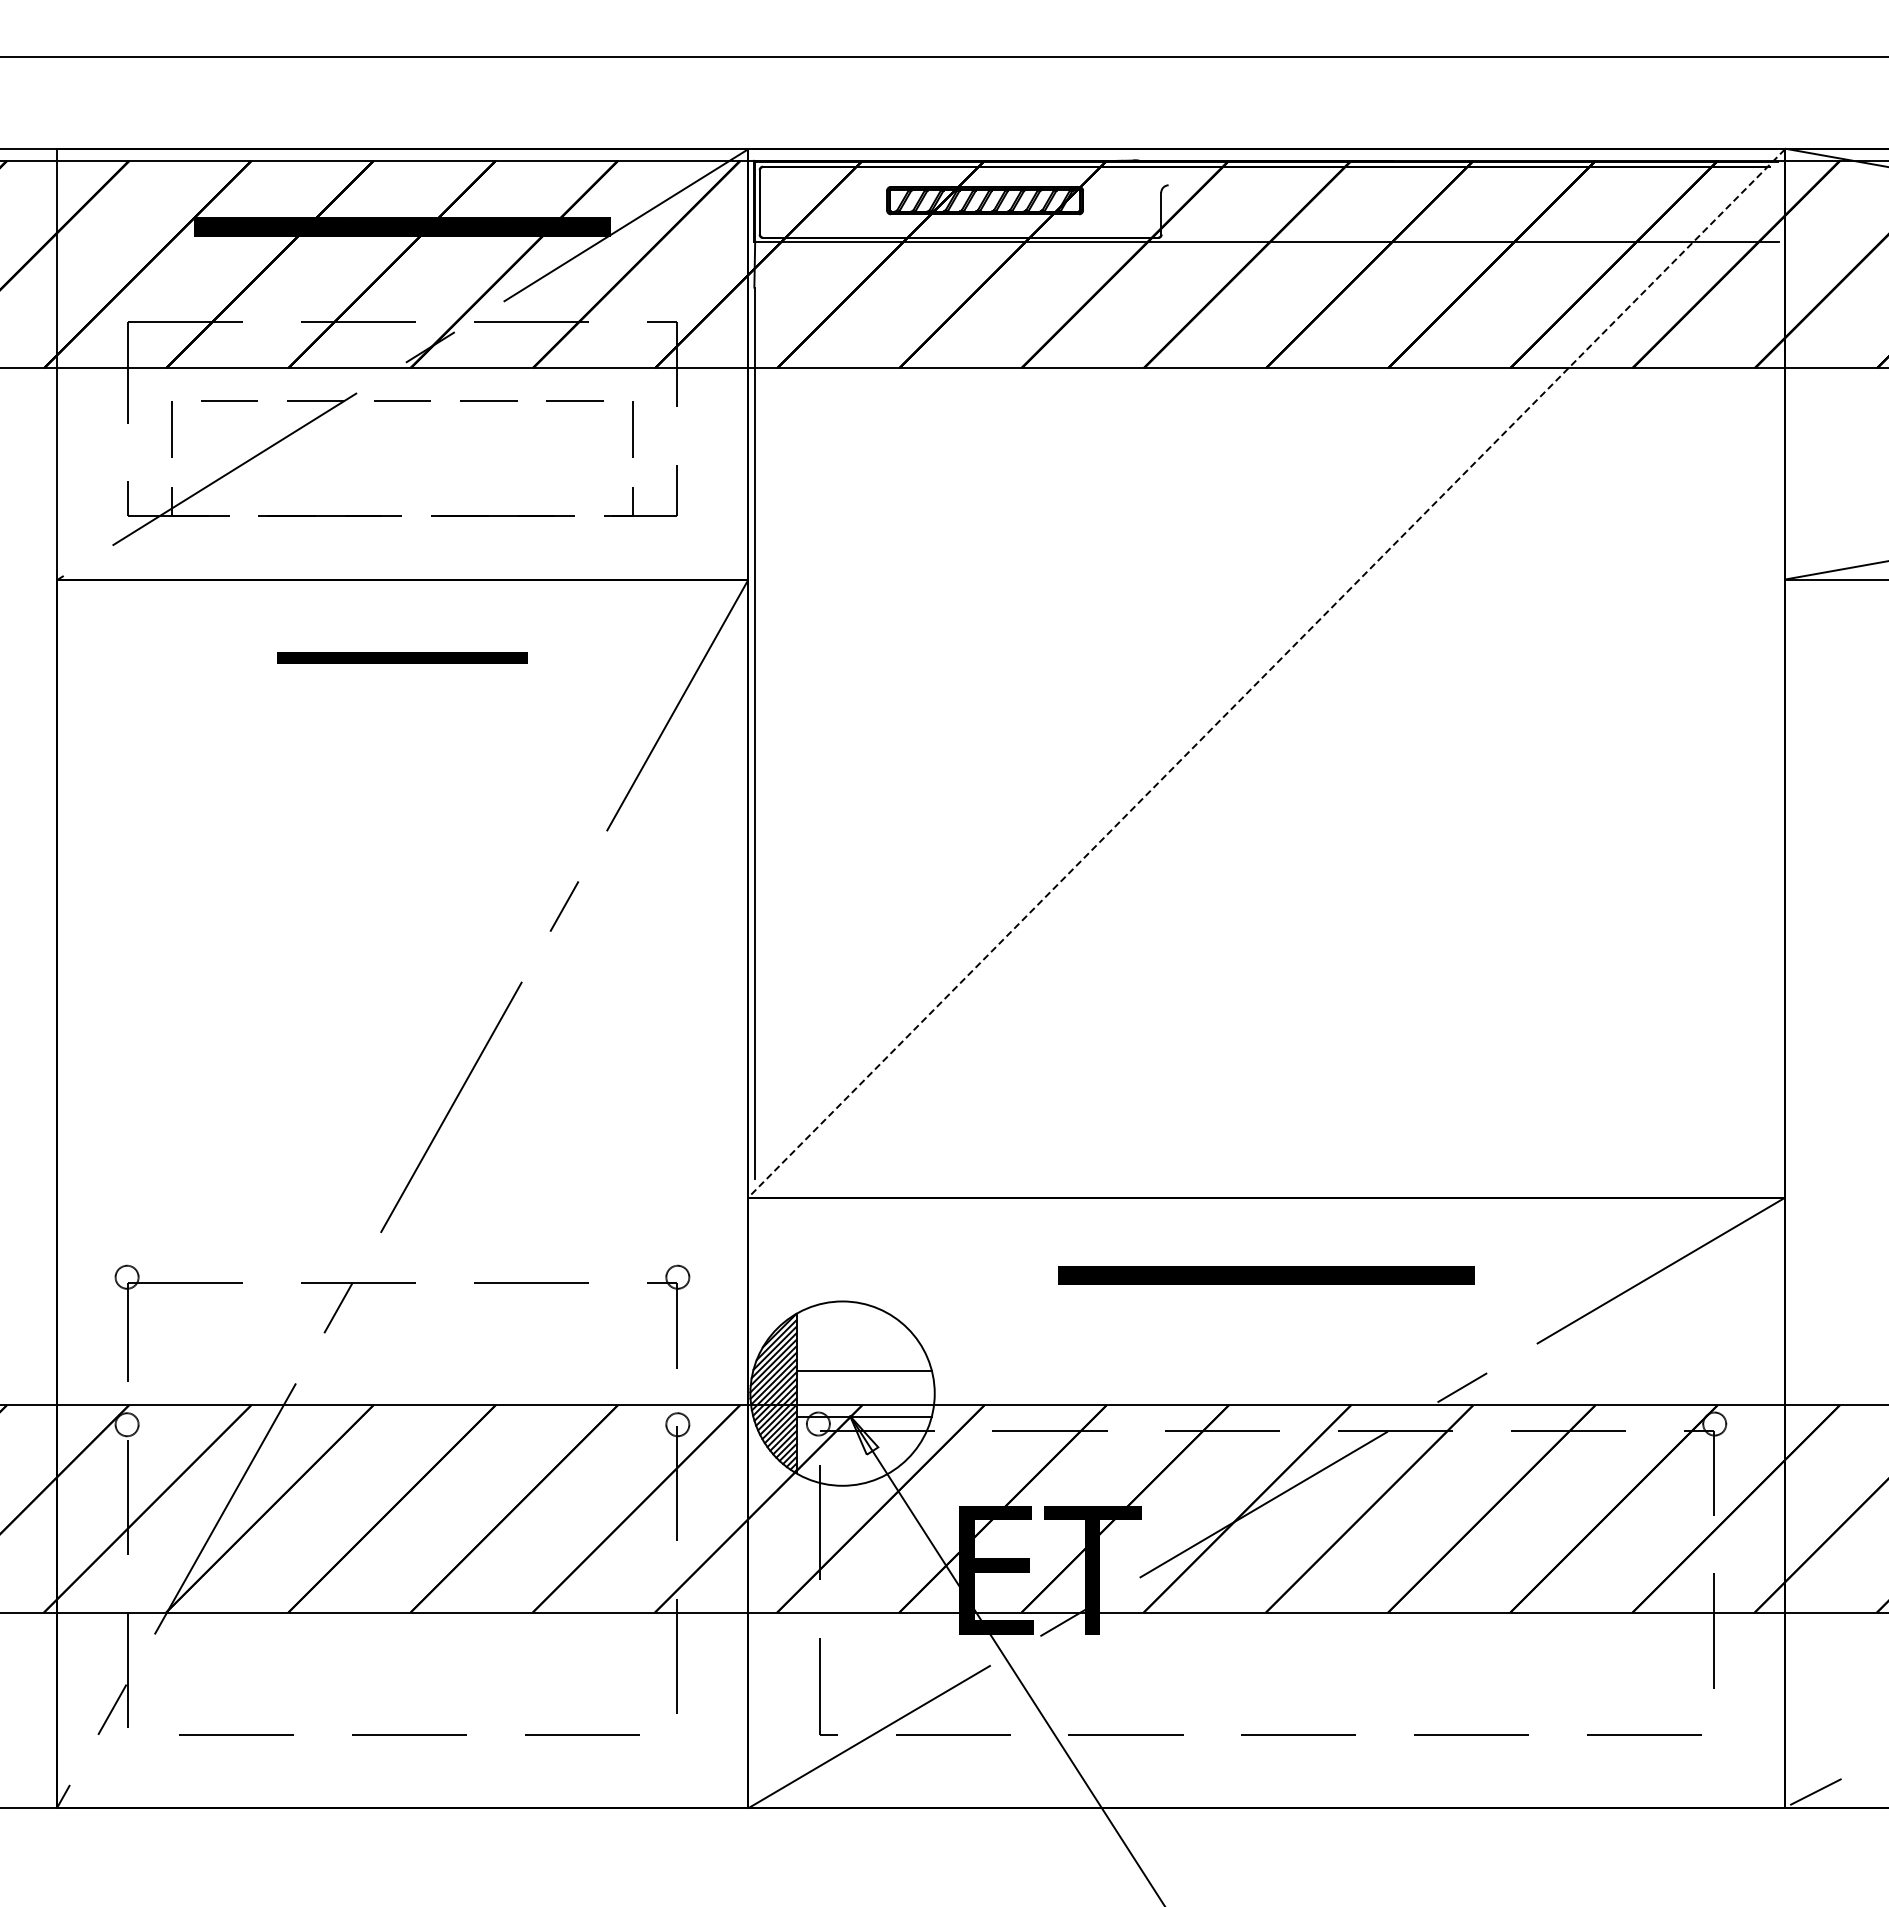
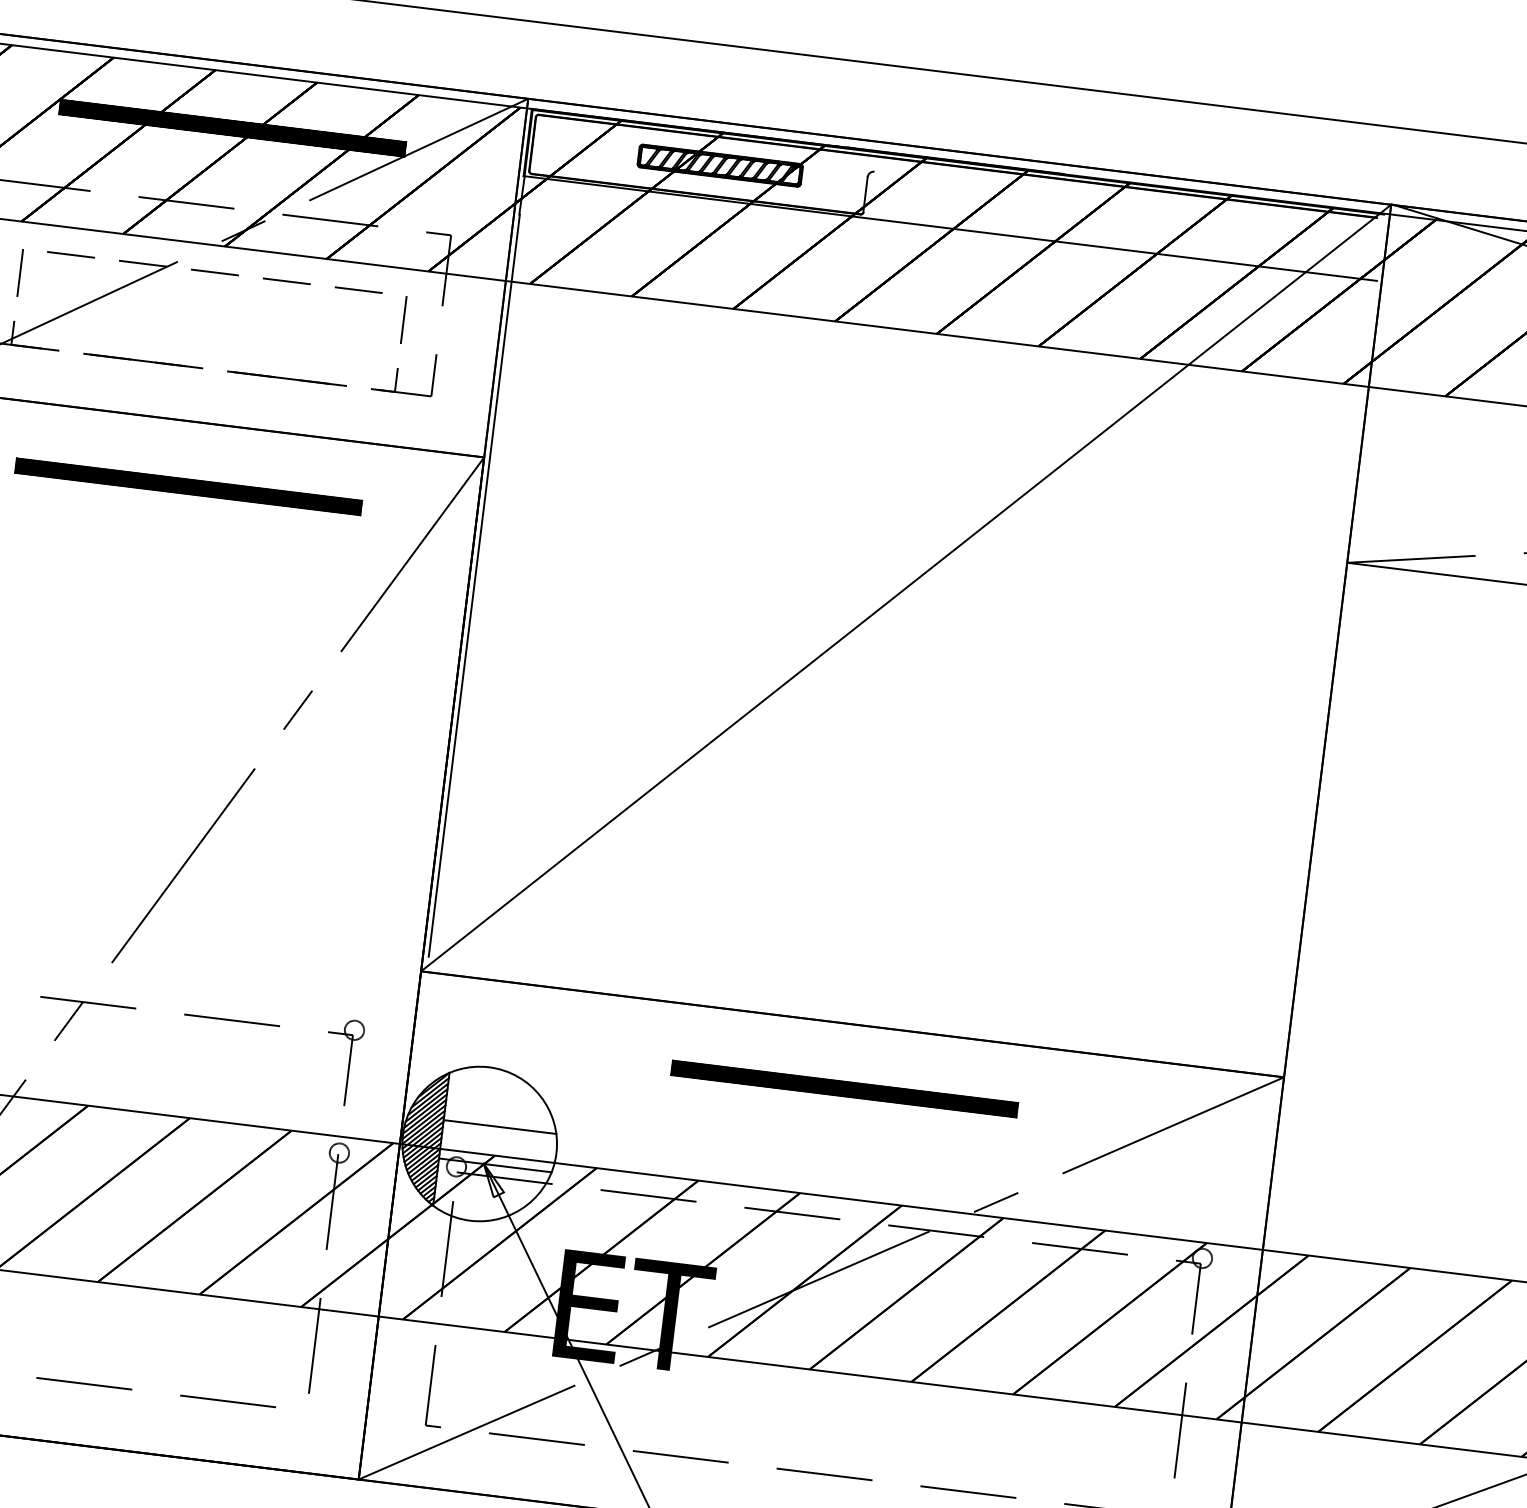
part: (402, 657) -> (188, 486), size x1.67
line: (1266, 673) -> (906, 588), dashed -> solid

